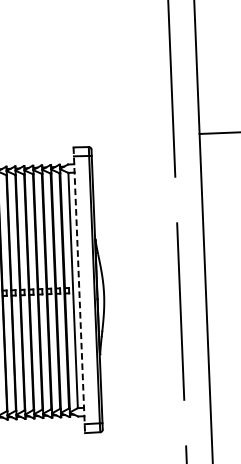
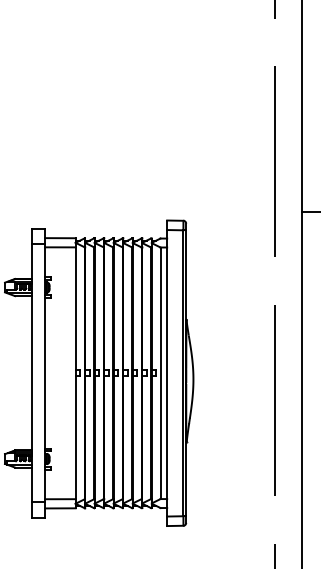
line: (79, 290) -> (167, 373), dashed -> solid

